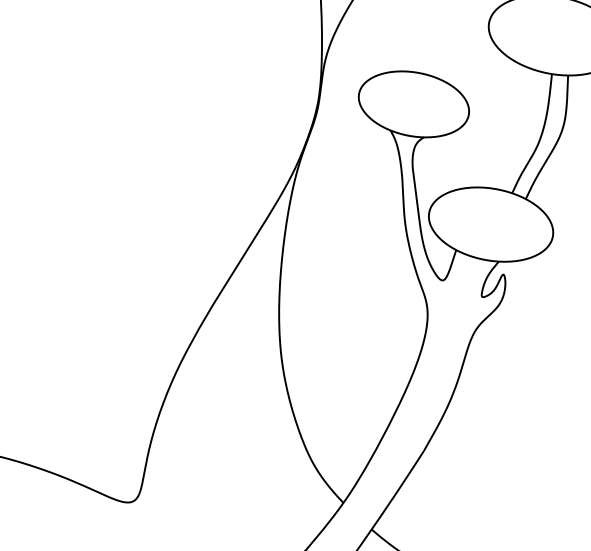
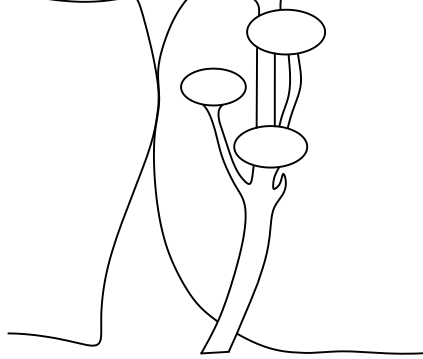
line: (486, 119) -> (256, 87), added
line: (516, 128) -> (274, 89), added

